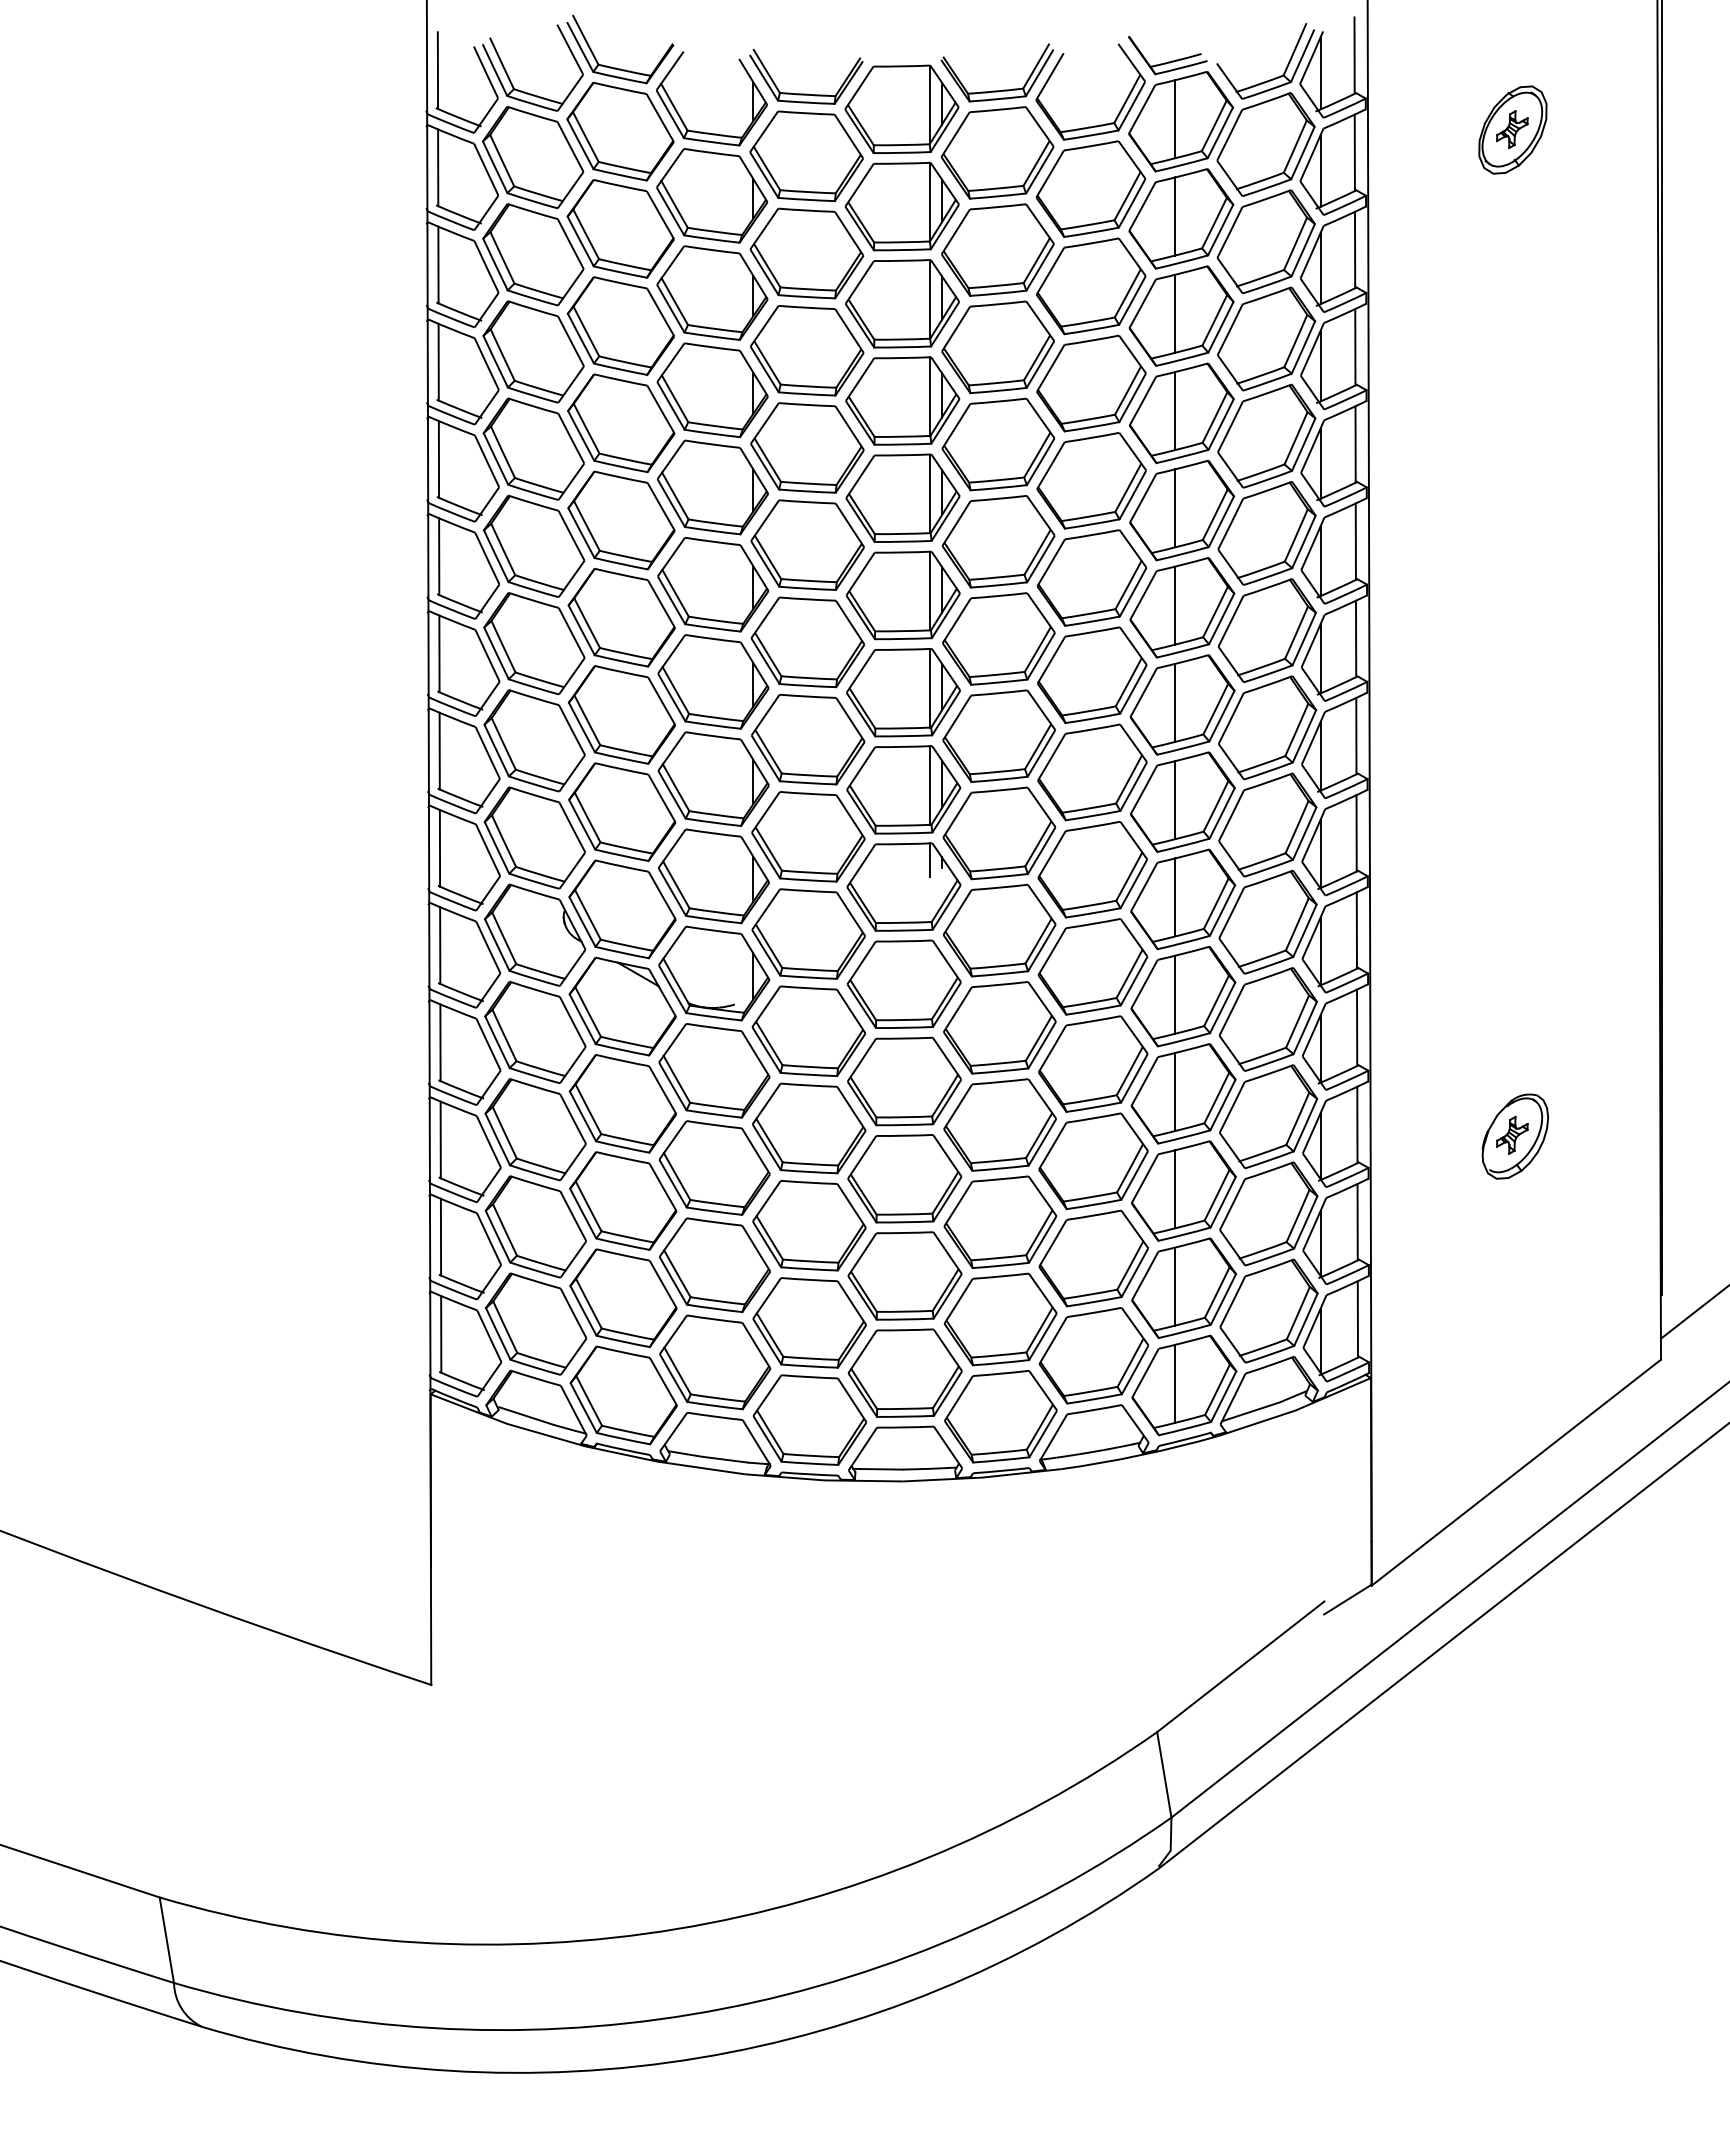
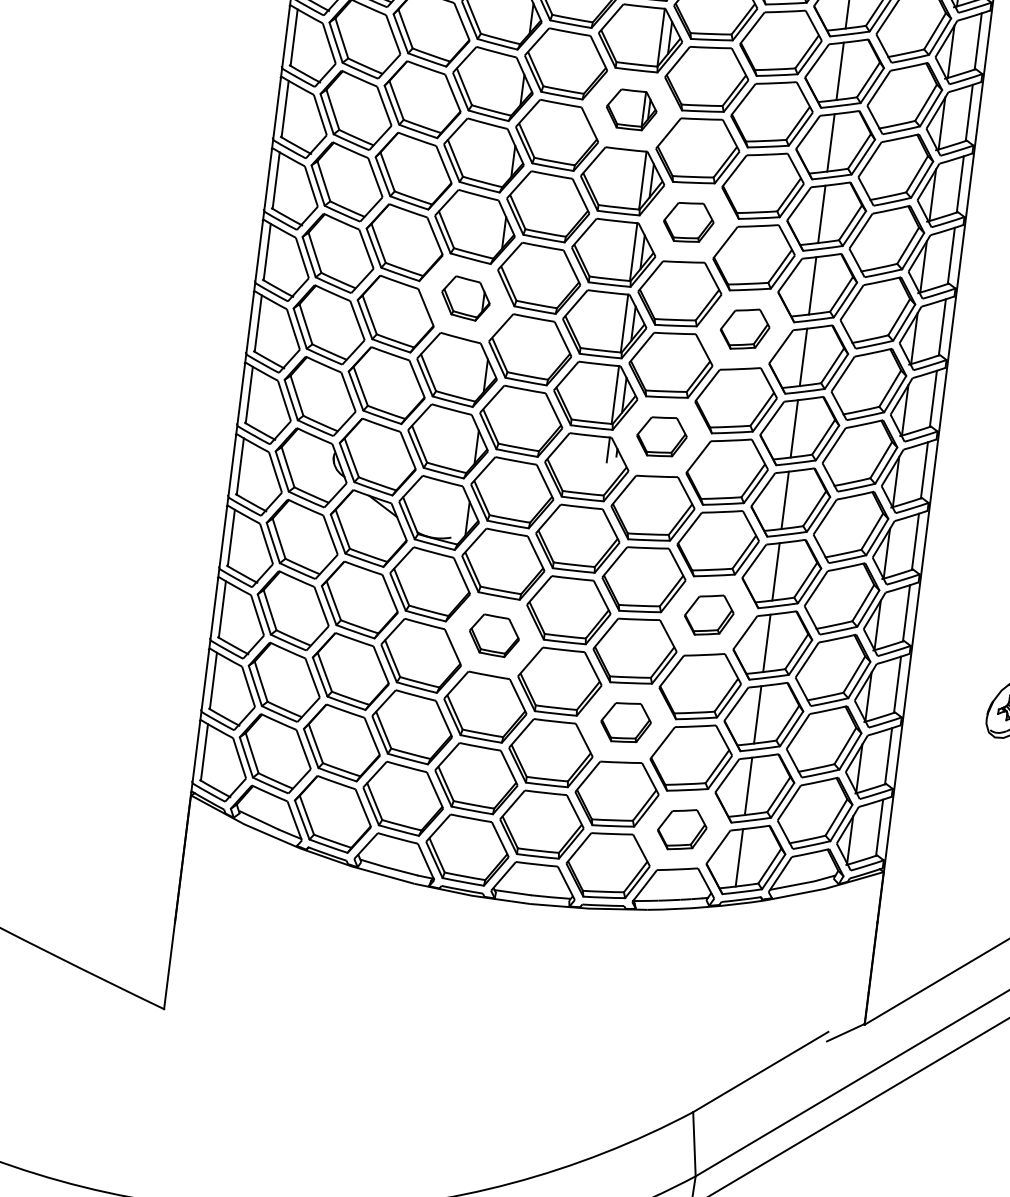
part: (902, 400) -> (631, 109), size x0.6
part: (998, 541) -> (688, 222), size x0.6
part: (1092, 674) -> (745, 328), size x0.6
part: (713, 681) -> (466, 298), size x0.6
part: (999, 833) -> (661, 436), size x0.6
part: (1093, 1063) -> (709, 614), size x0.6
part: (809, 1128) -> (494, 635), size x0.6
part: (1000, 1221) -> (626, 722), size x0.6
part: (1093, 1355) -> (681, 829), size x0.6

